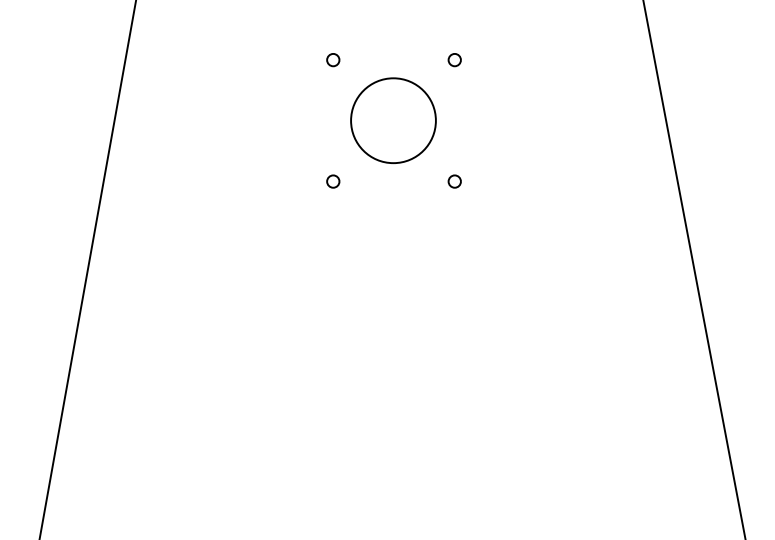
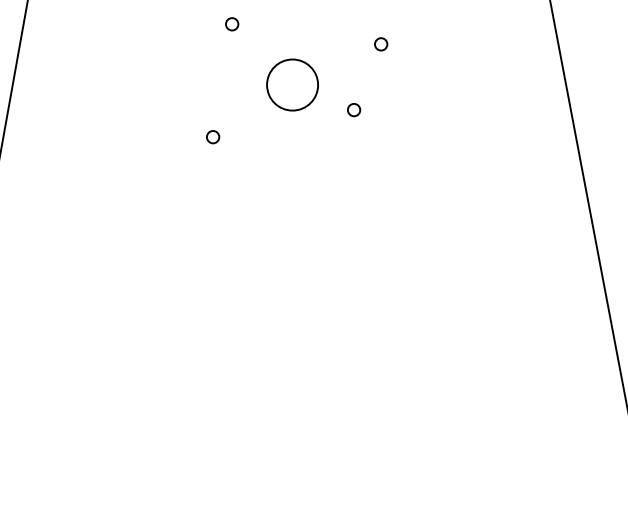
circle: (454, 60) -> (380, 44), moved
circle: (393, 120) -> (292, 84), size x0.6
circle: (333, 181) -> (213, 137), moved
circle: (454, 181) -> (353, 109), moved

